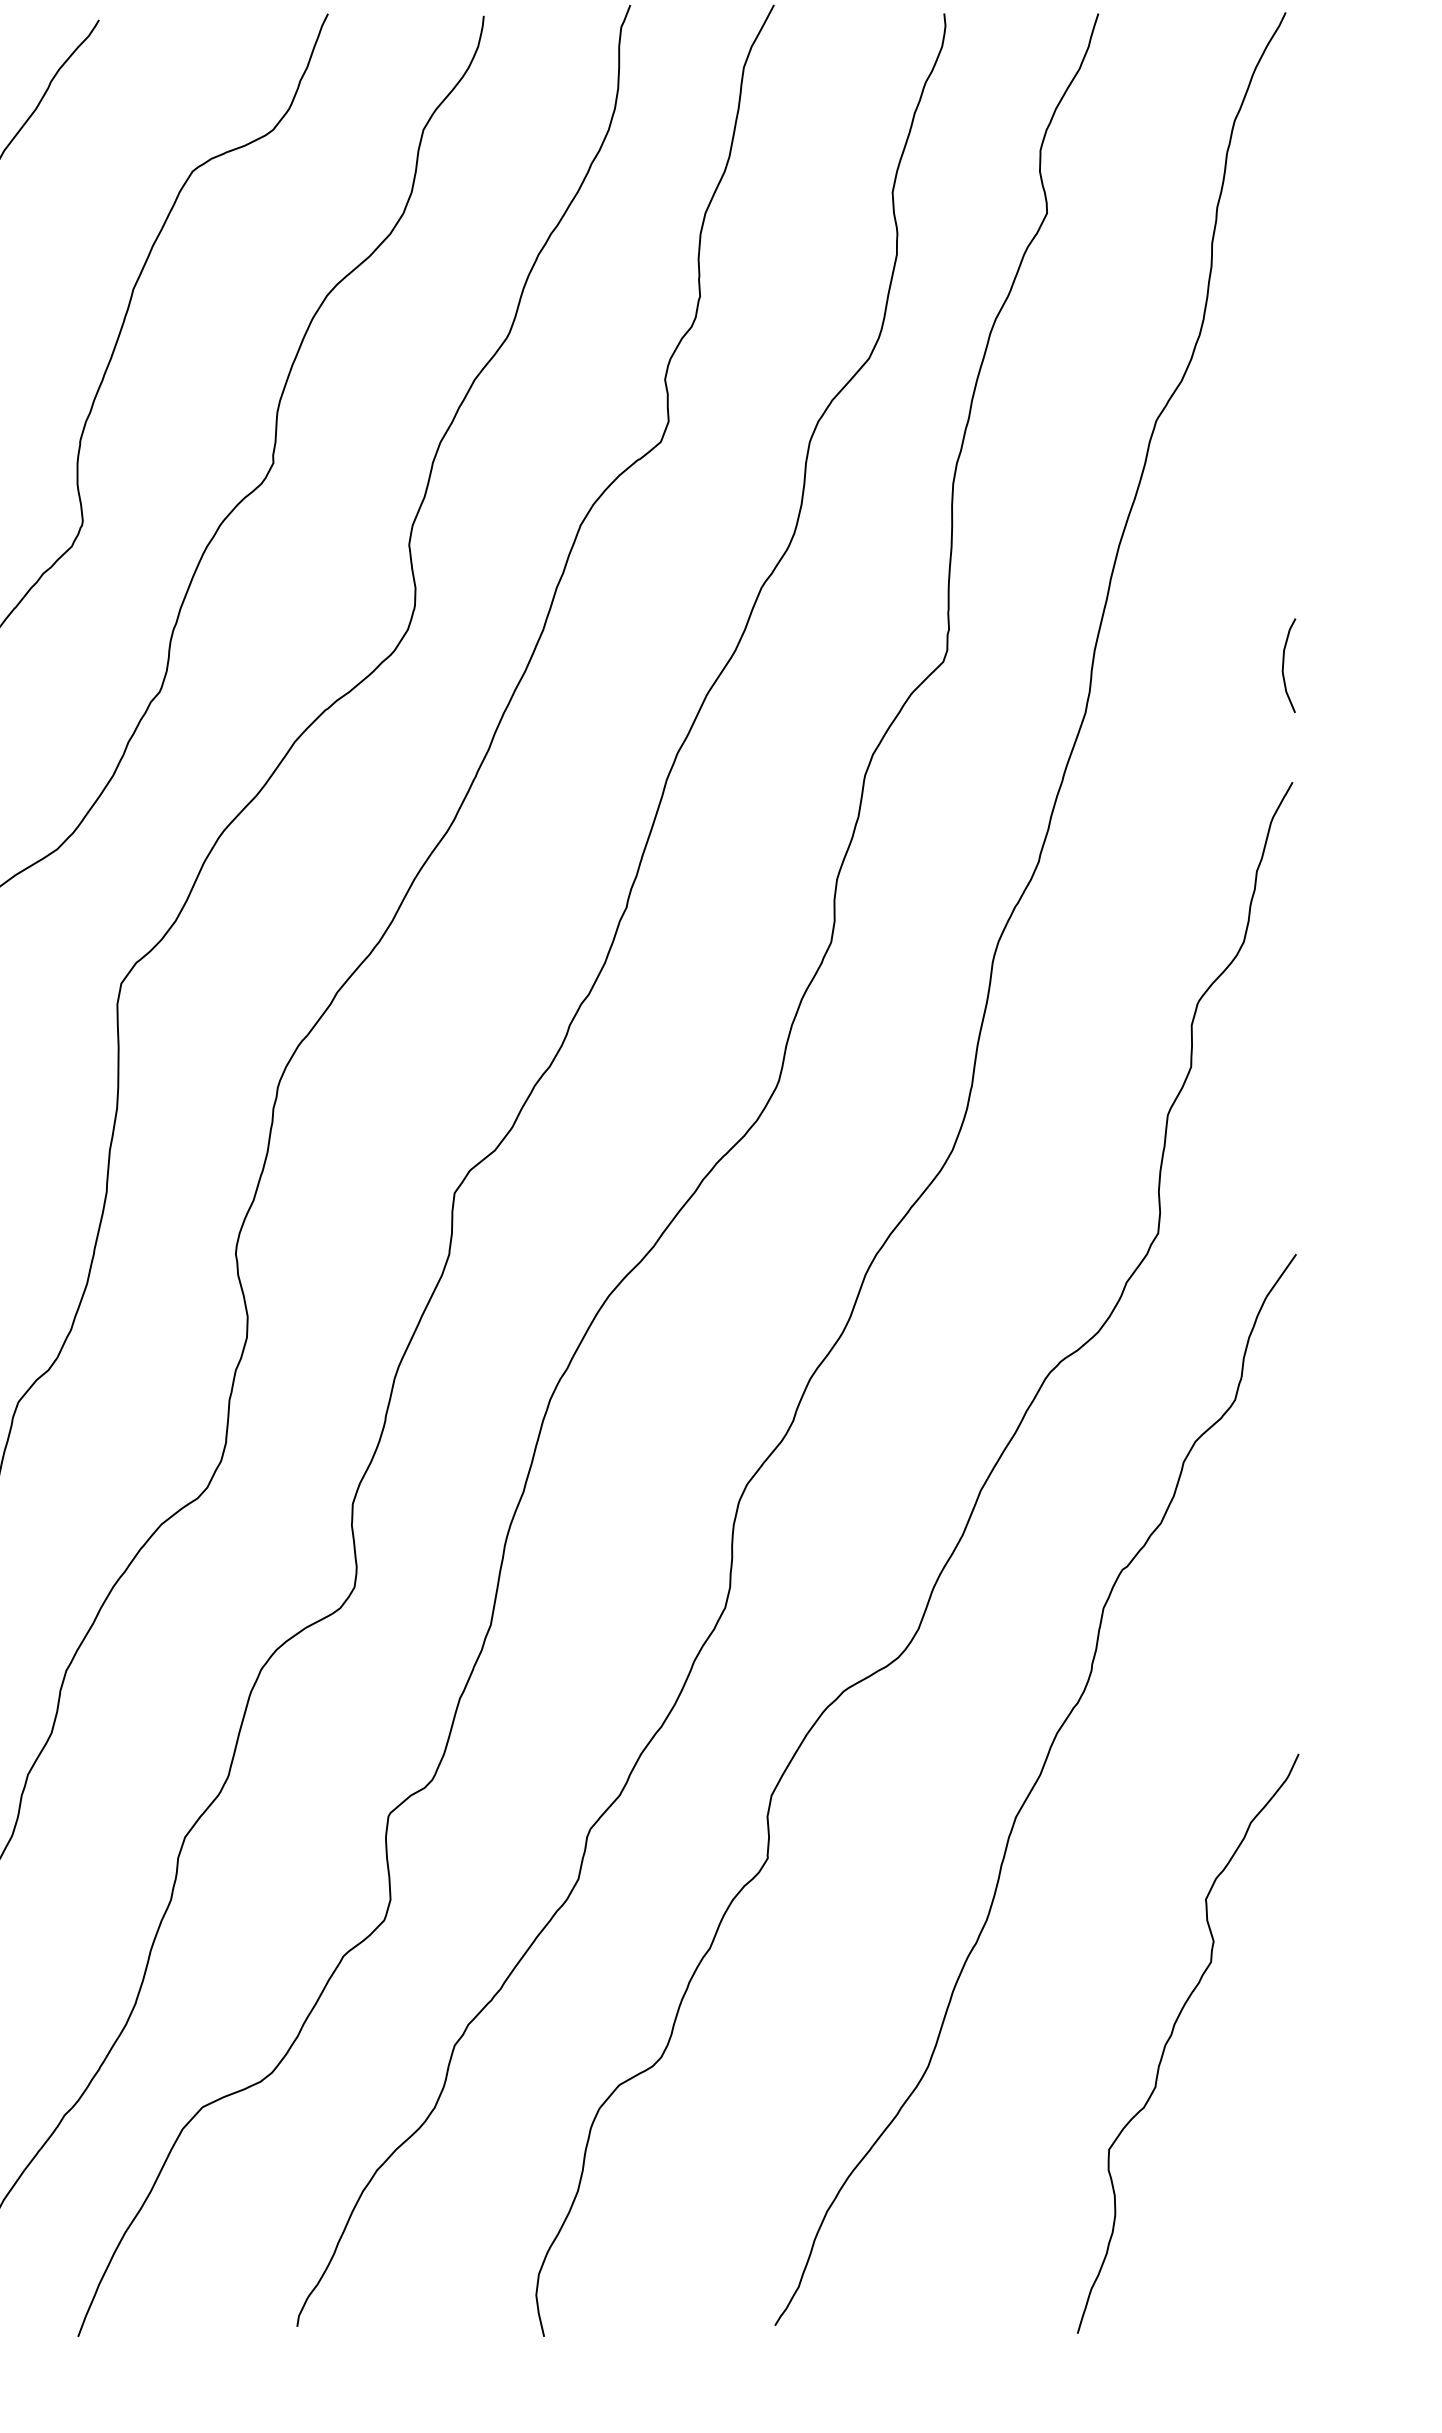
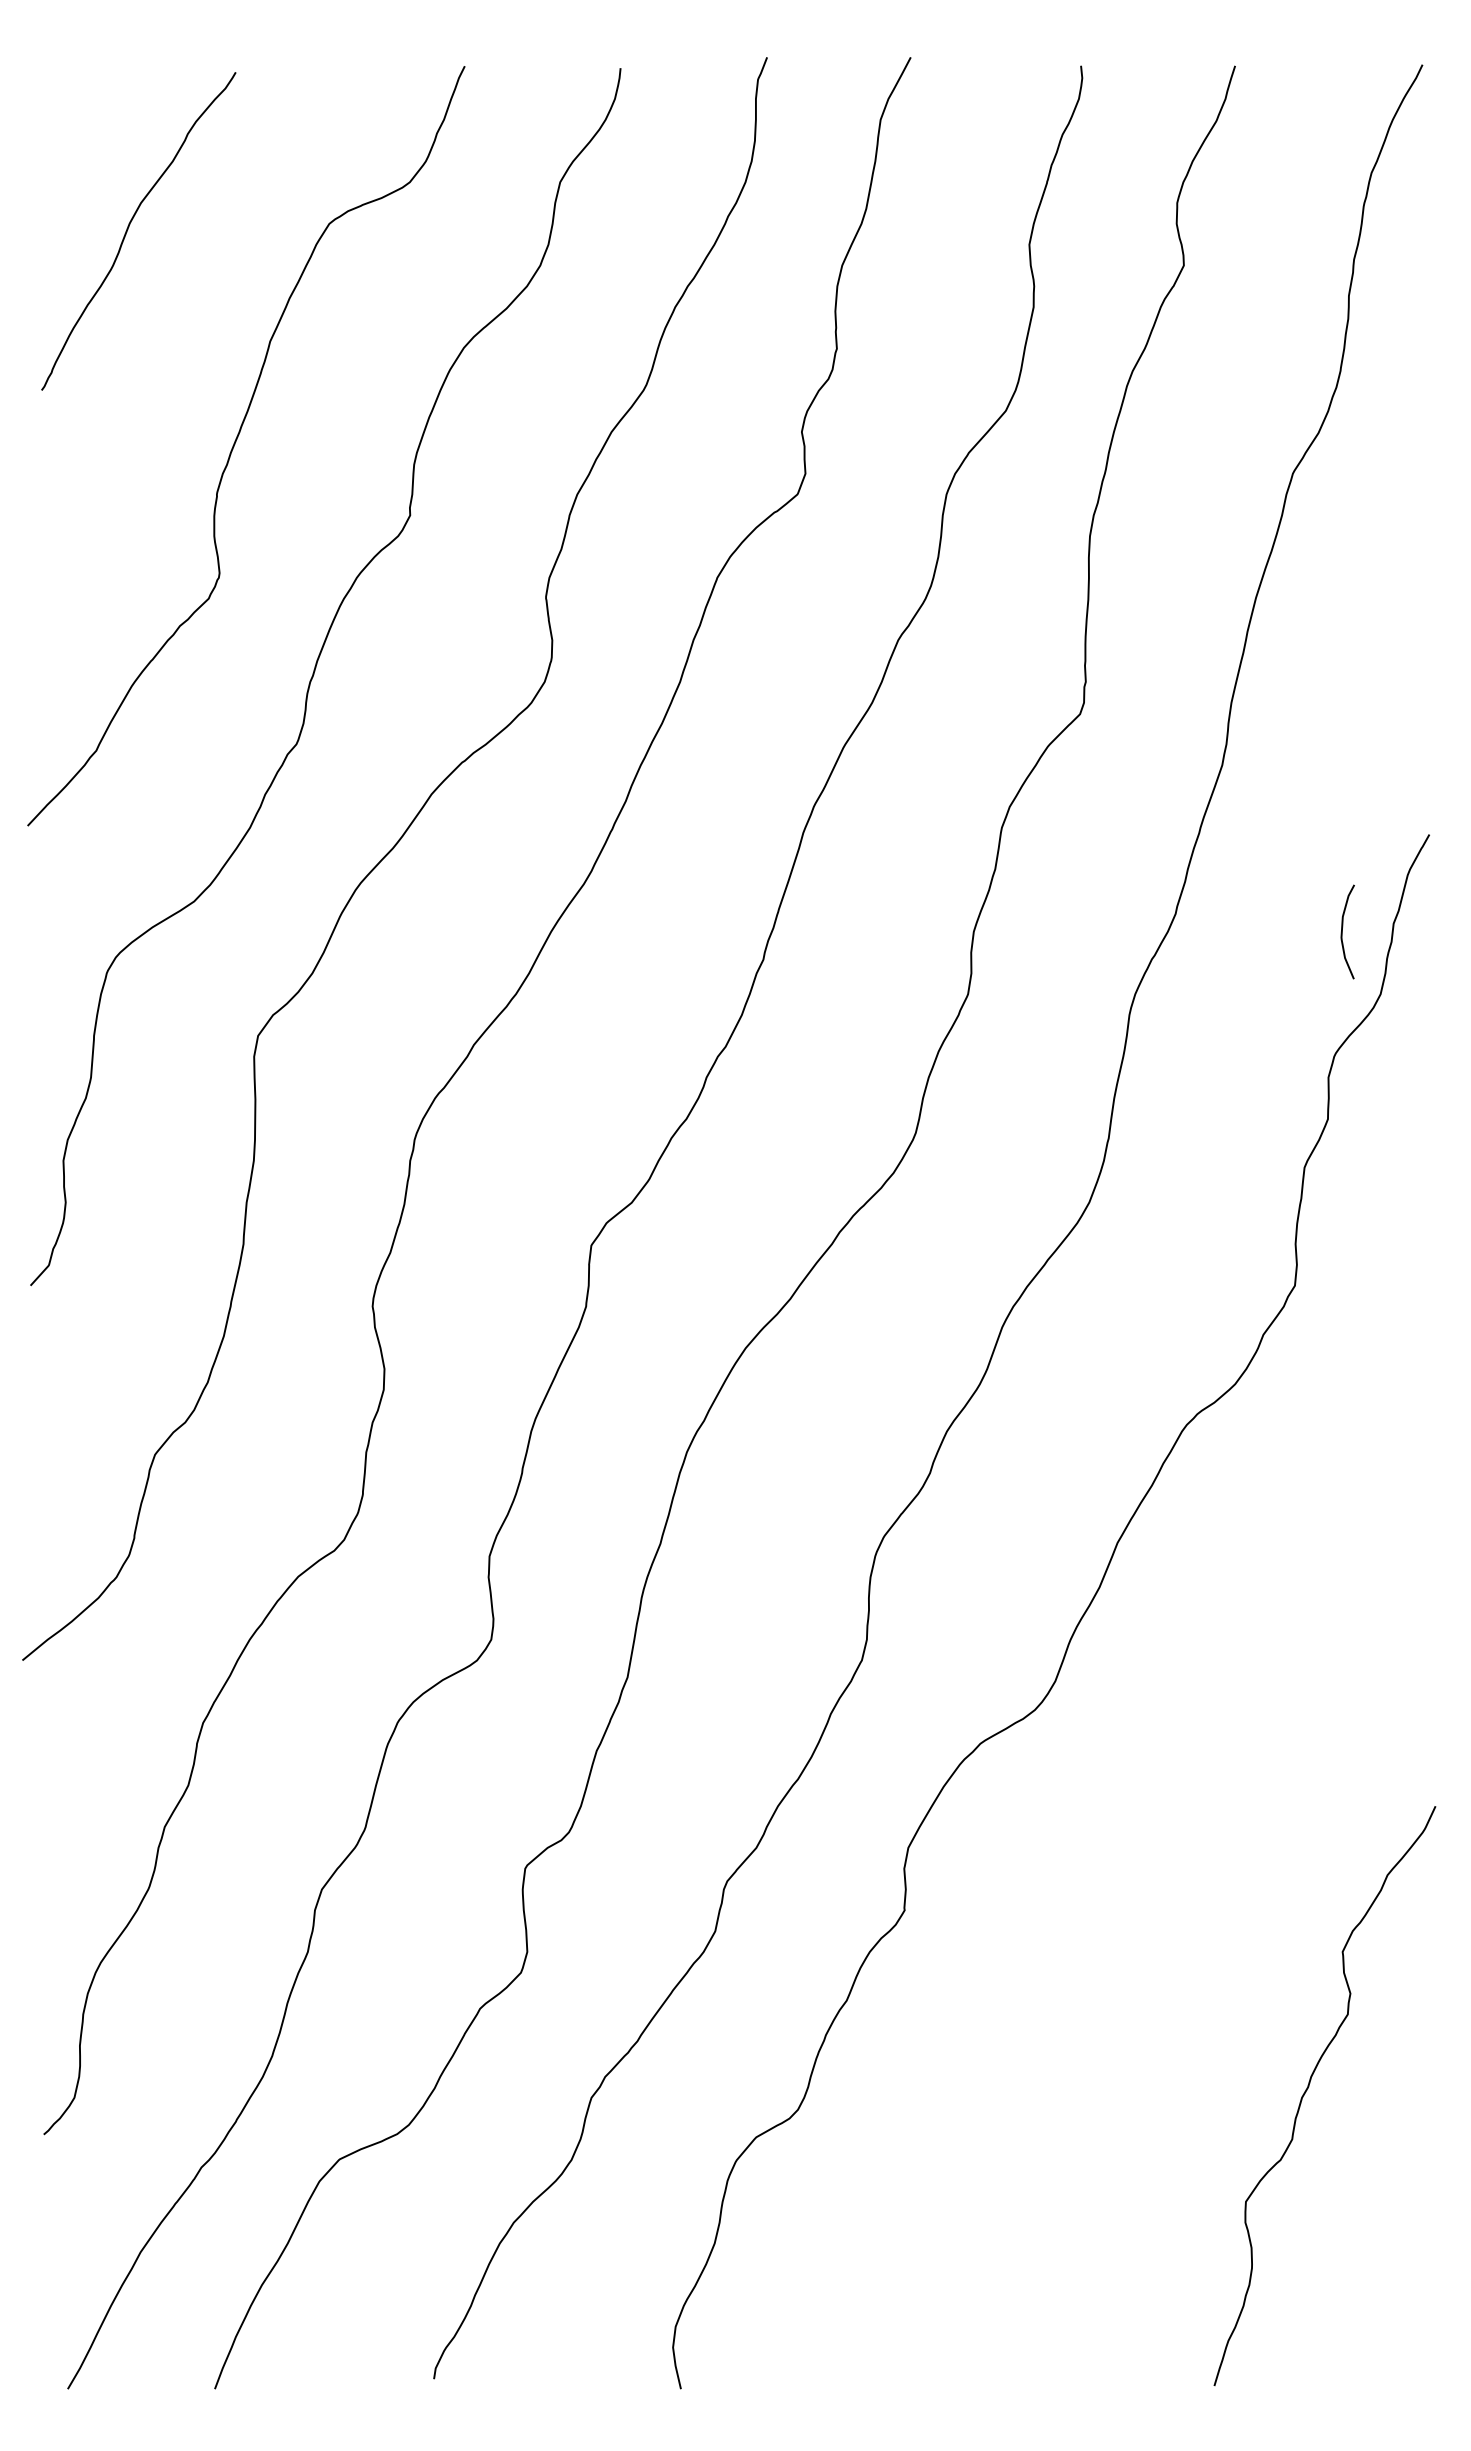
curve: (1283, 665) -> (1342, 931), moved
curve: (1033, 1788) -> (1170, 1840), removed

